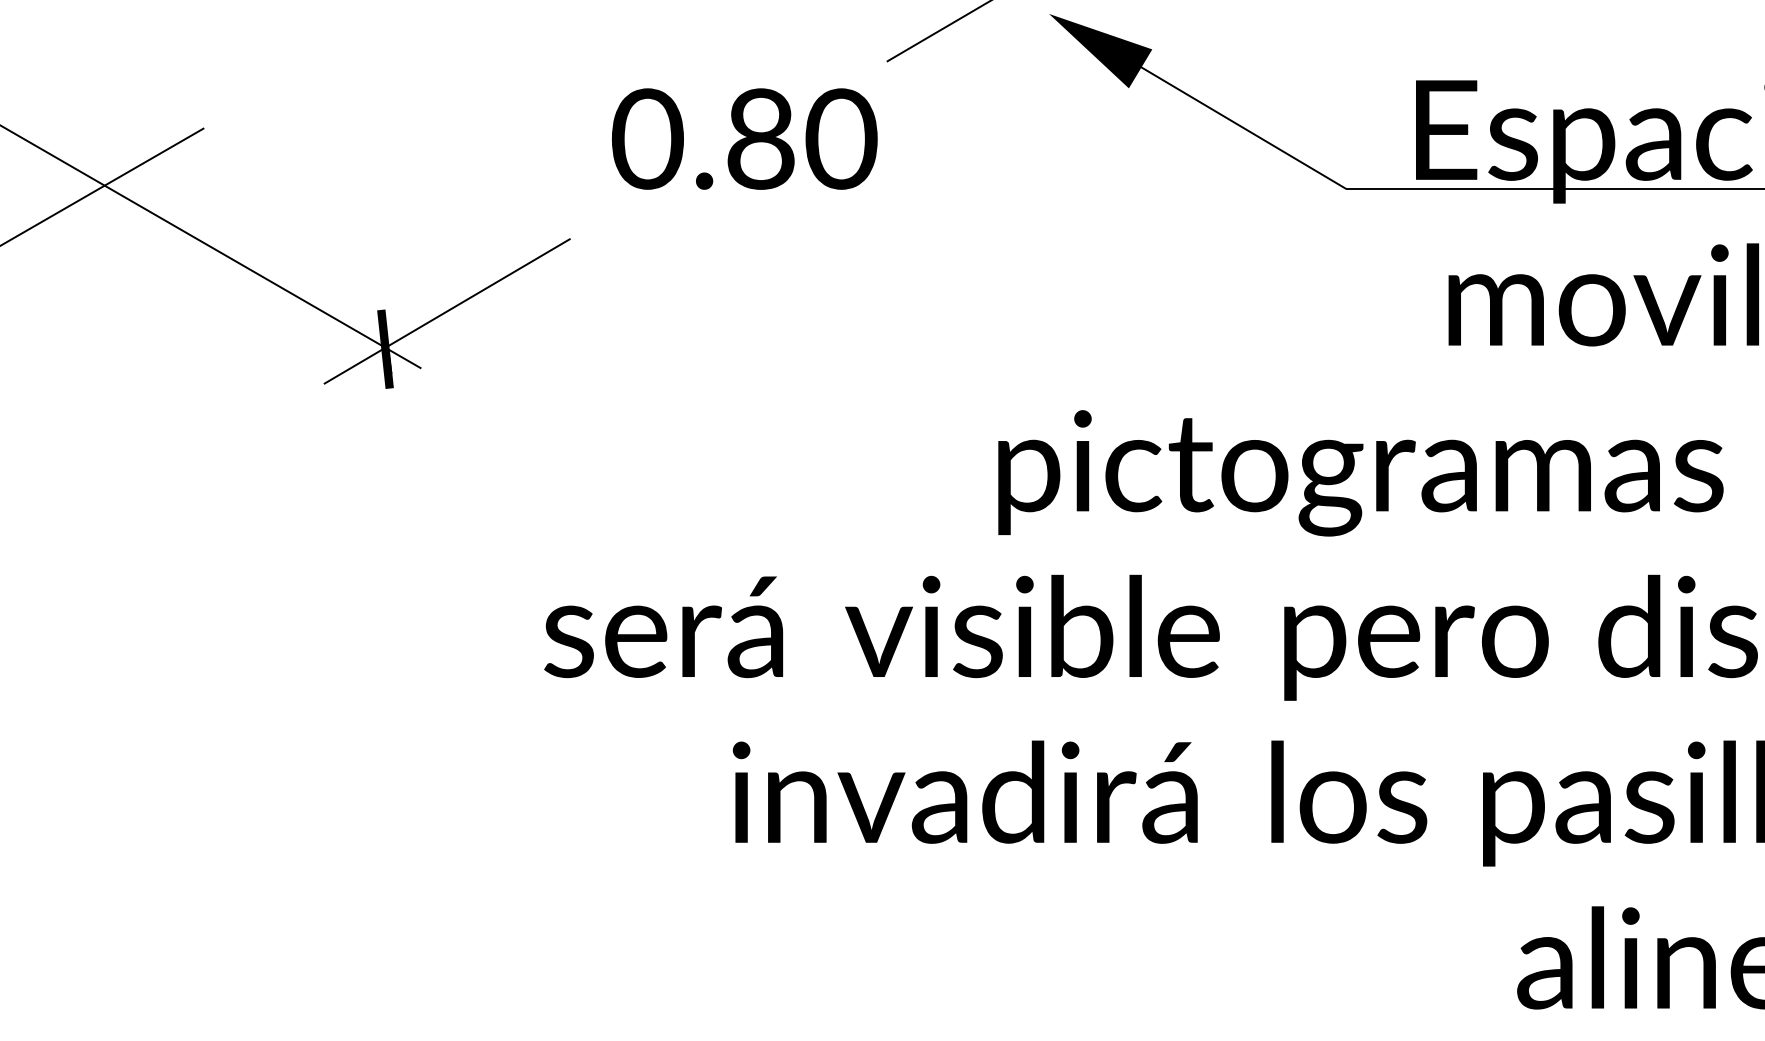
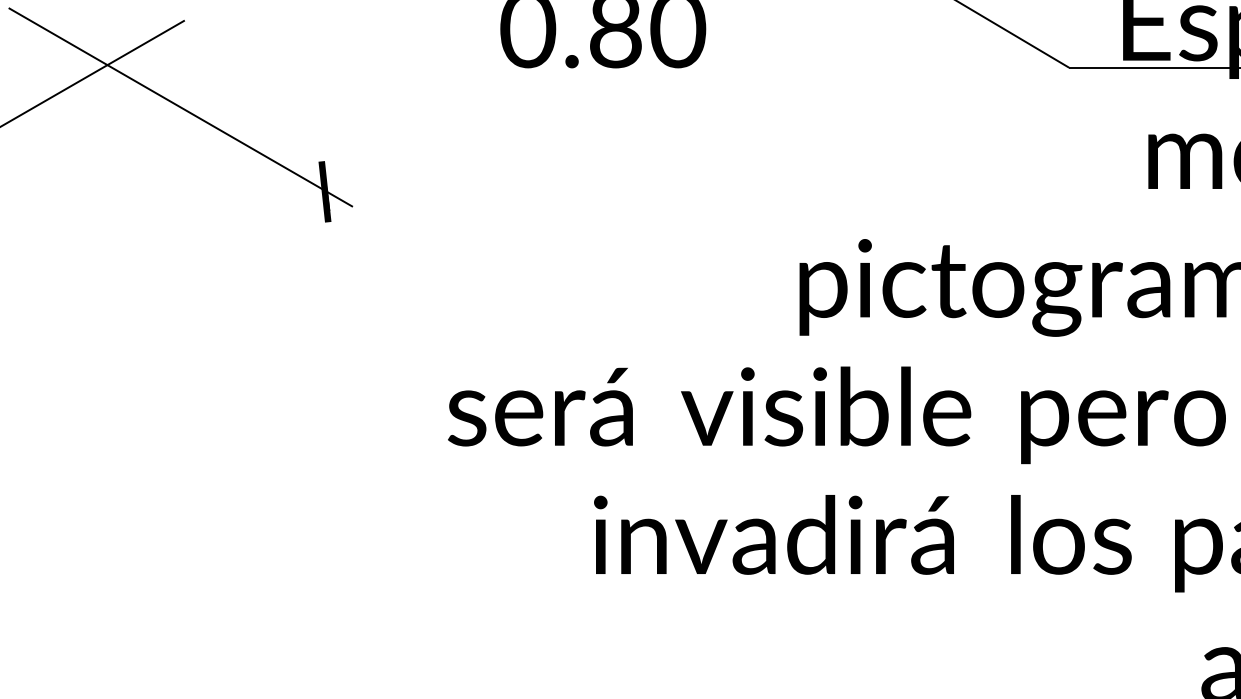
line: (446, 311) -> (372, 162), removed

